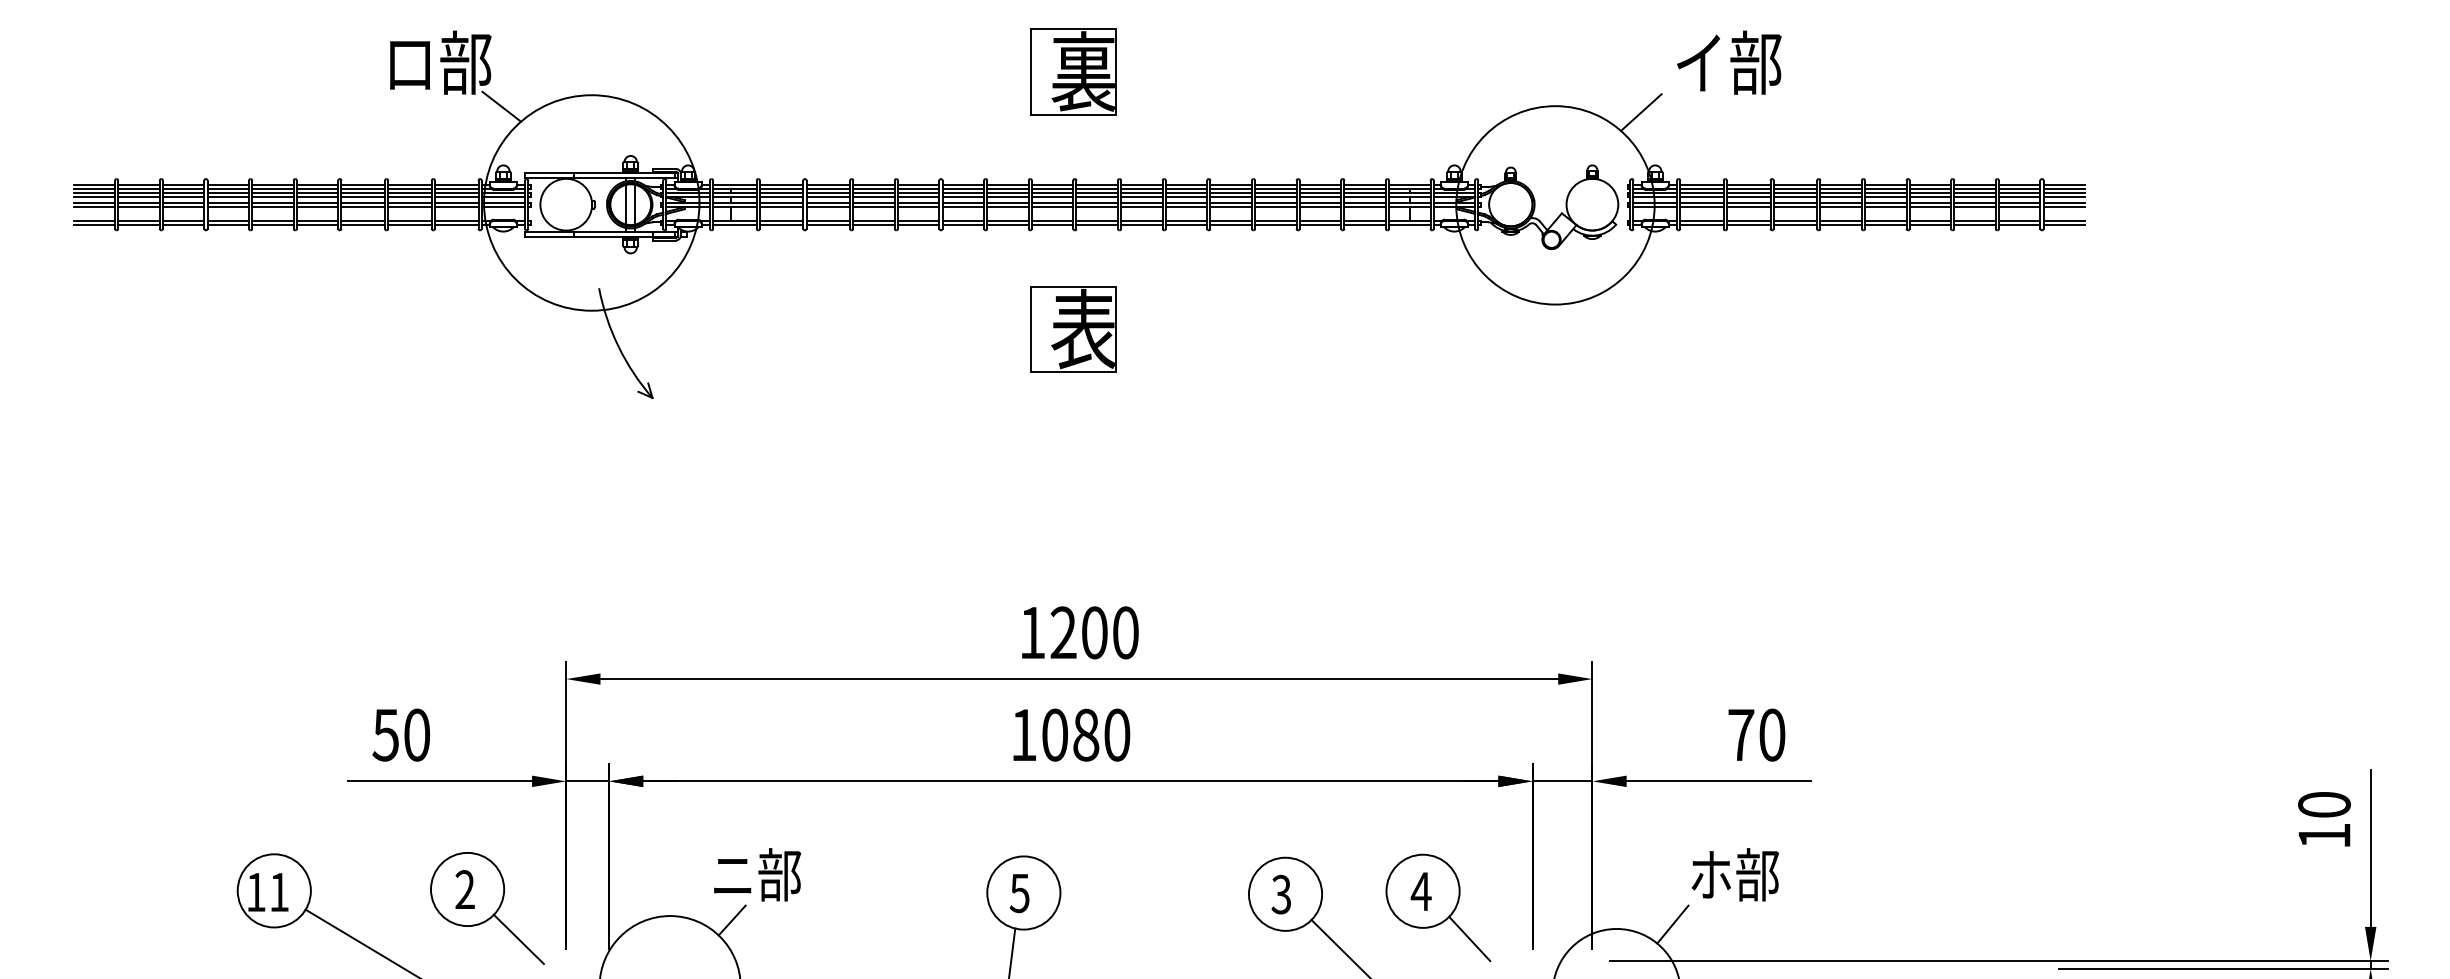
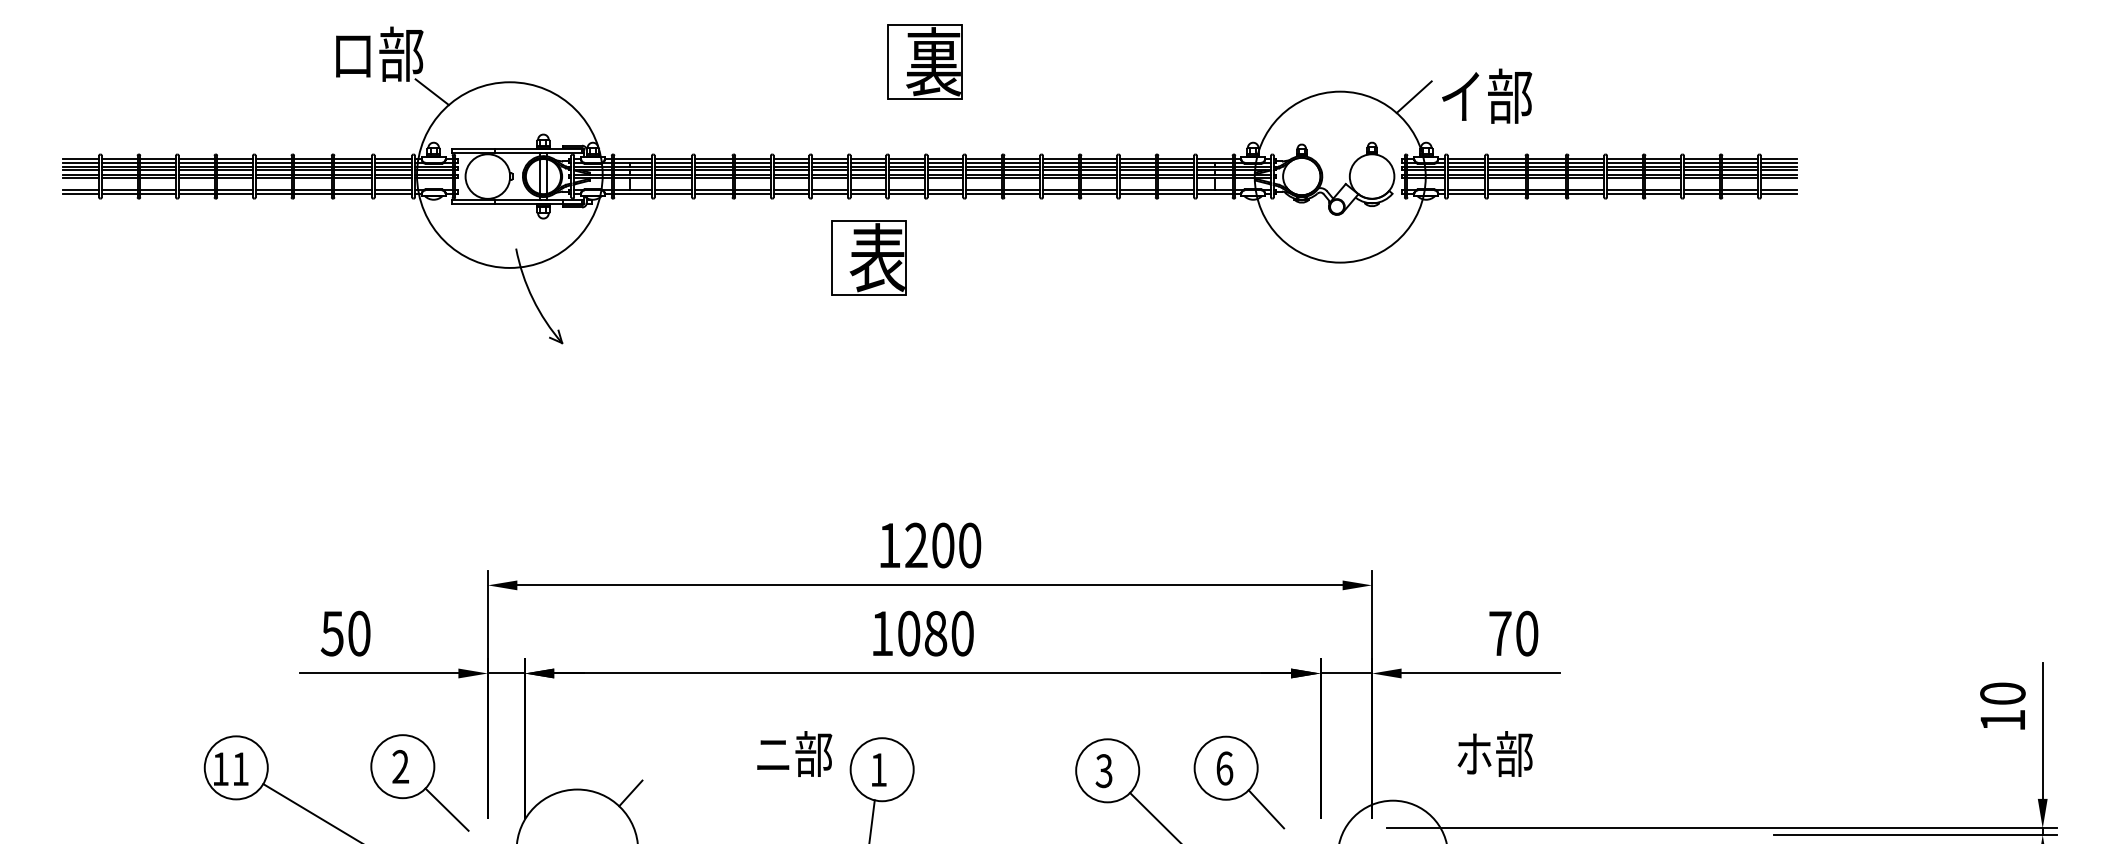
text: (1729, 61) -> (1487, 95), moved
part: (1072, 328) -> (868, 257), moved
text: (757, 874) -> (794, 753), moved
text: (1421, 891) -> (1224, 768), 4 -> 6
text: (1019, 893) -> (878, 770), 5 -> 1
line: (1672, 924) -> (1441, 796), removed

